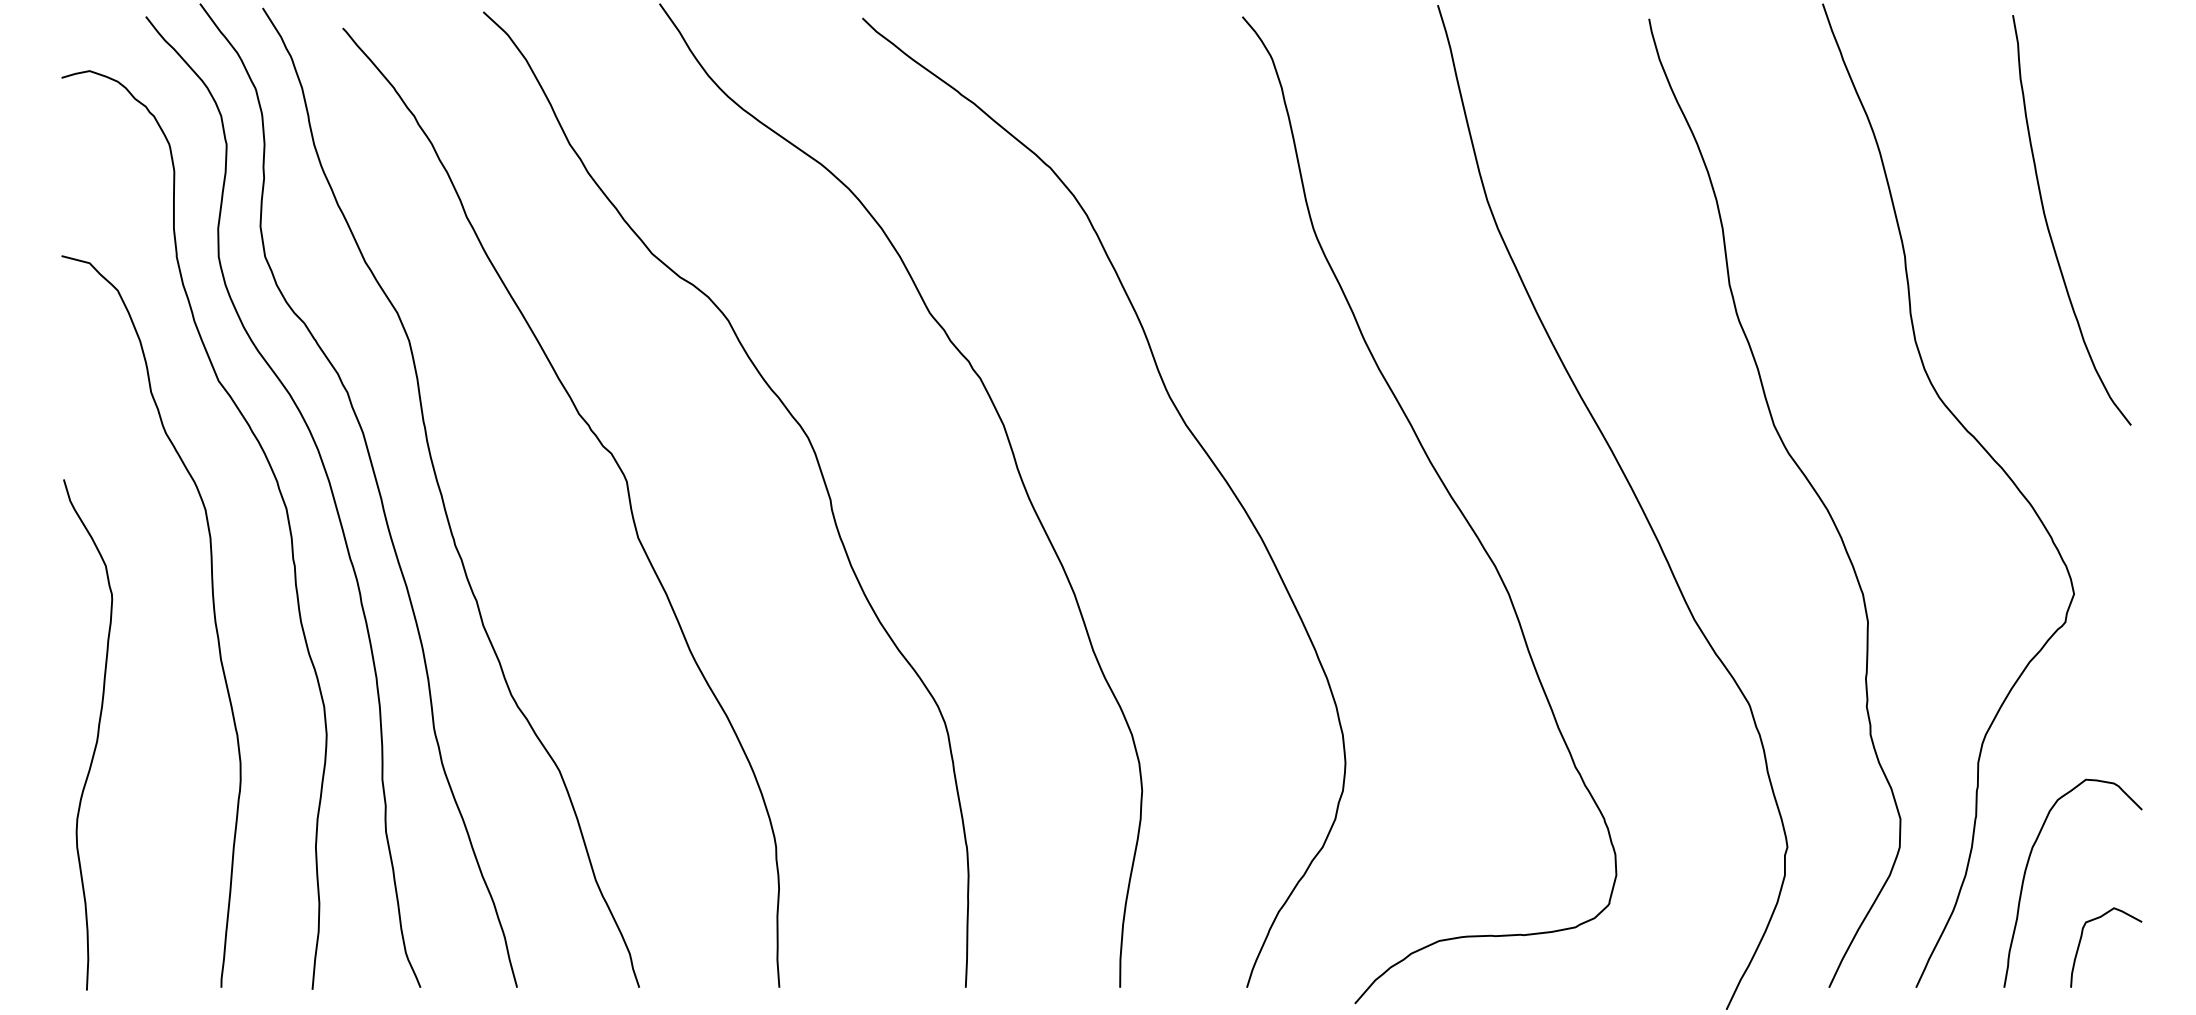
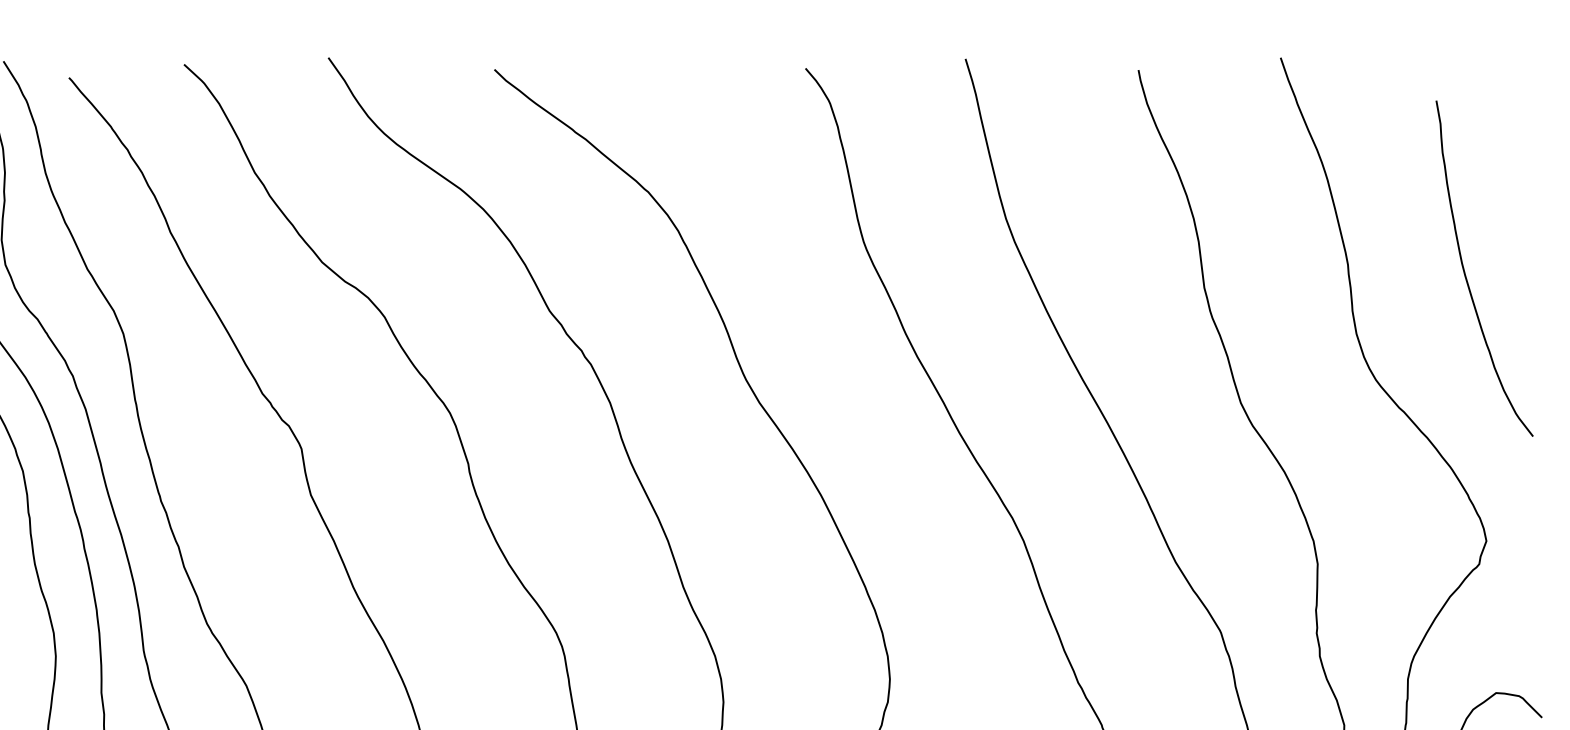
curve: (2048, 225) -> (1465, 272), moved

